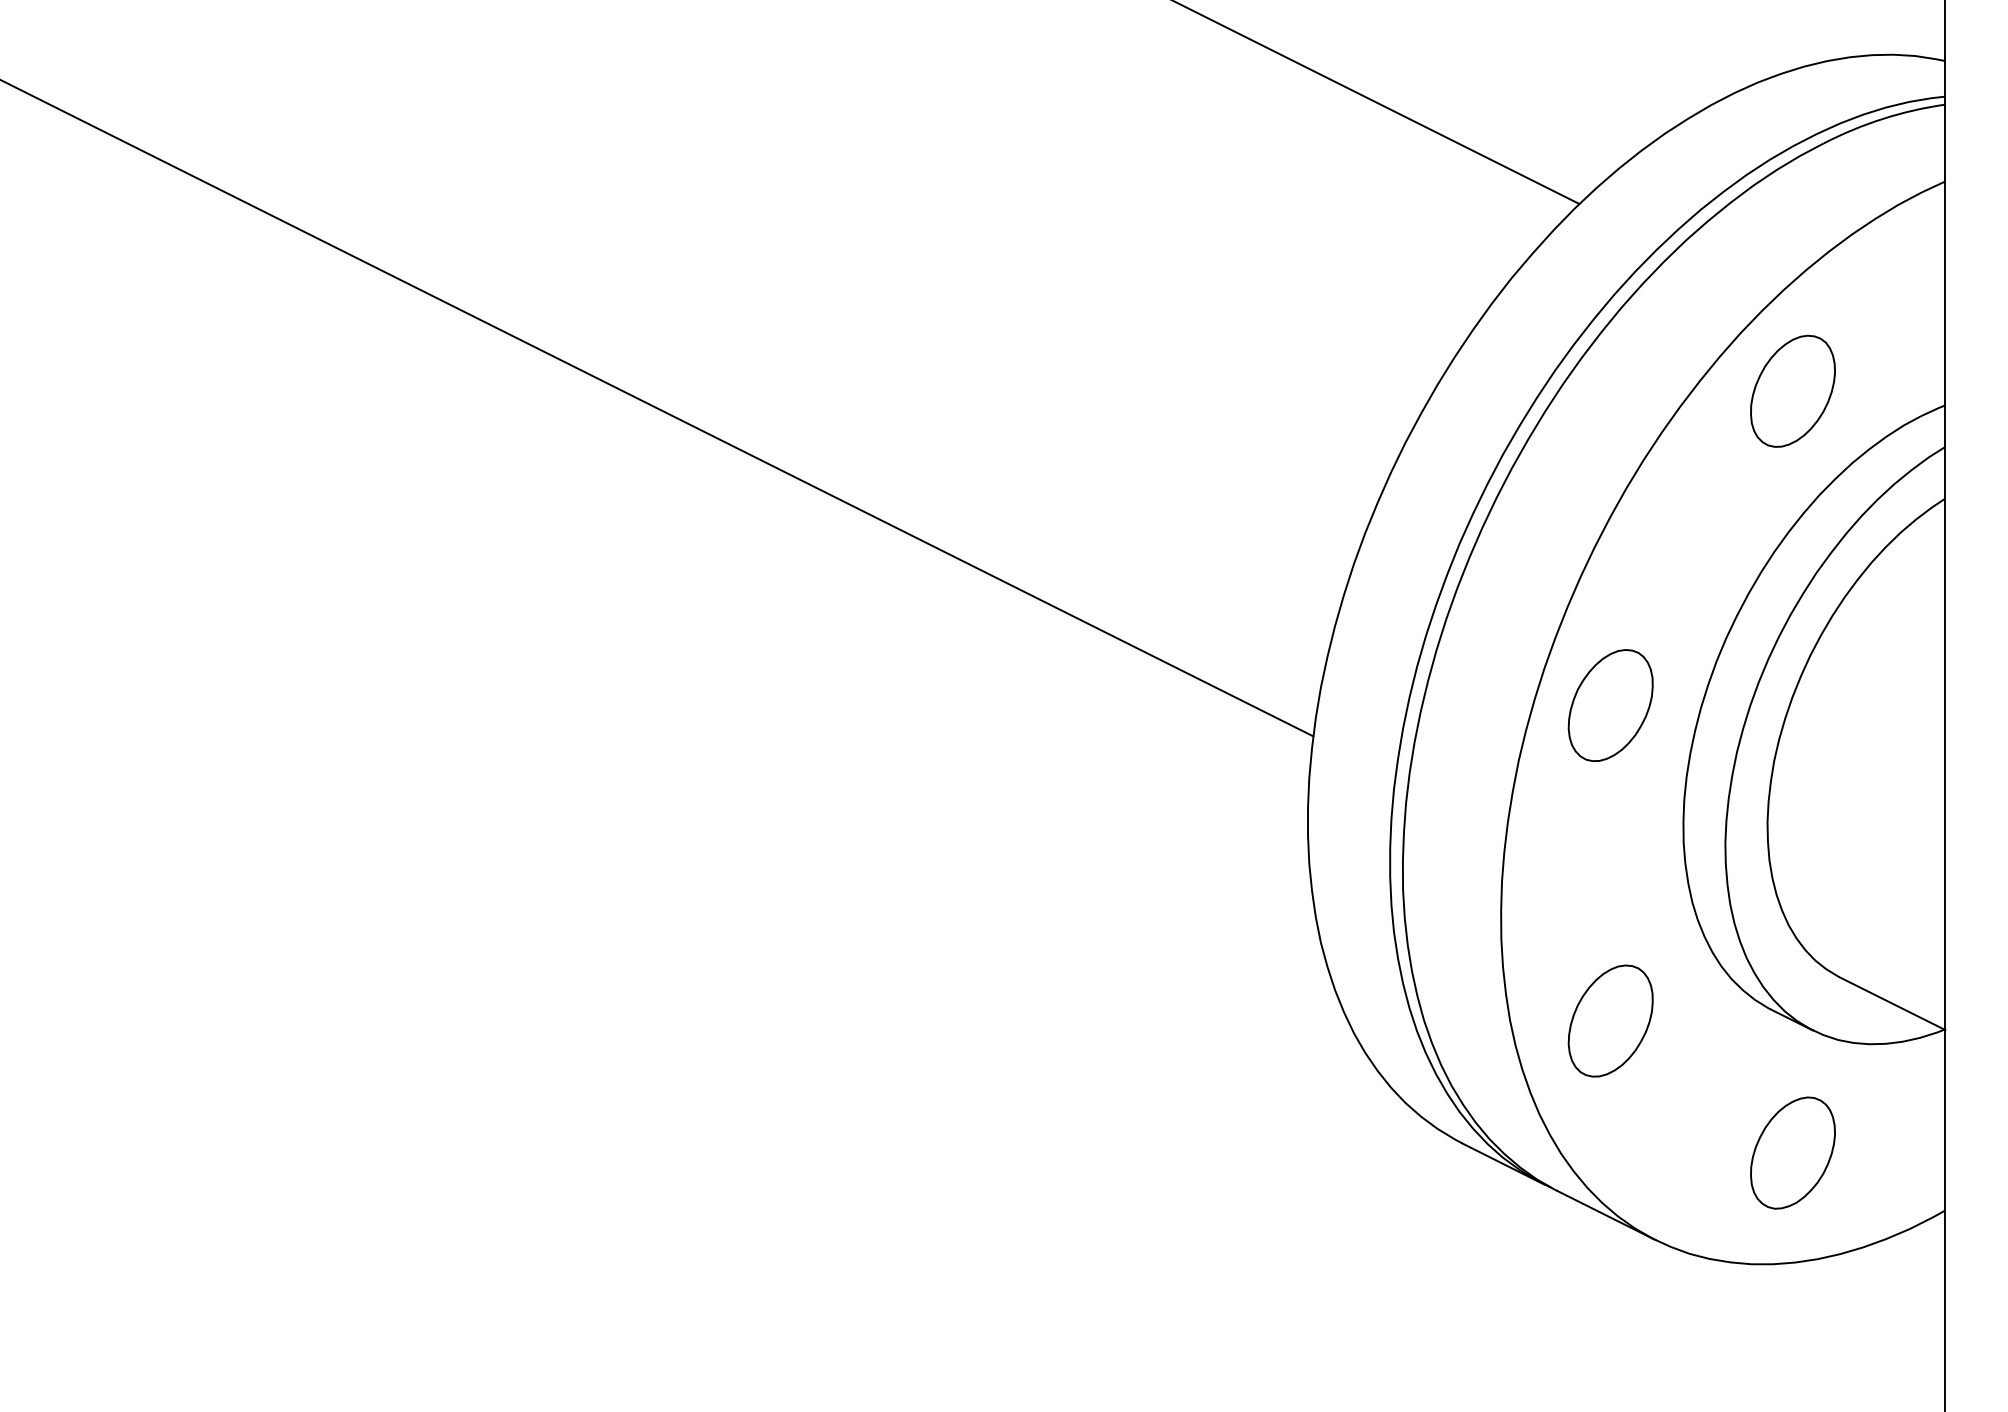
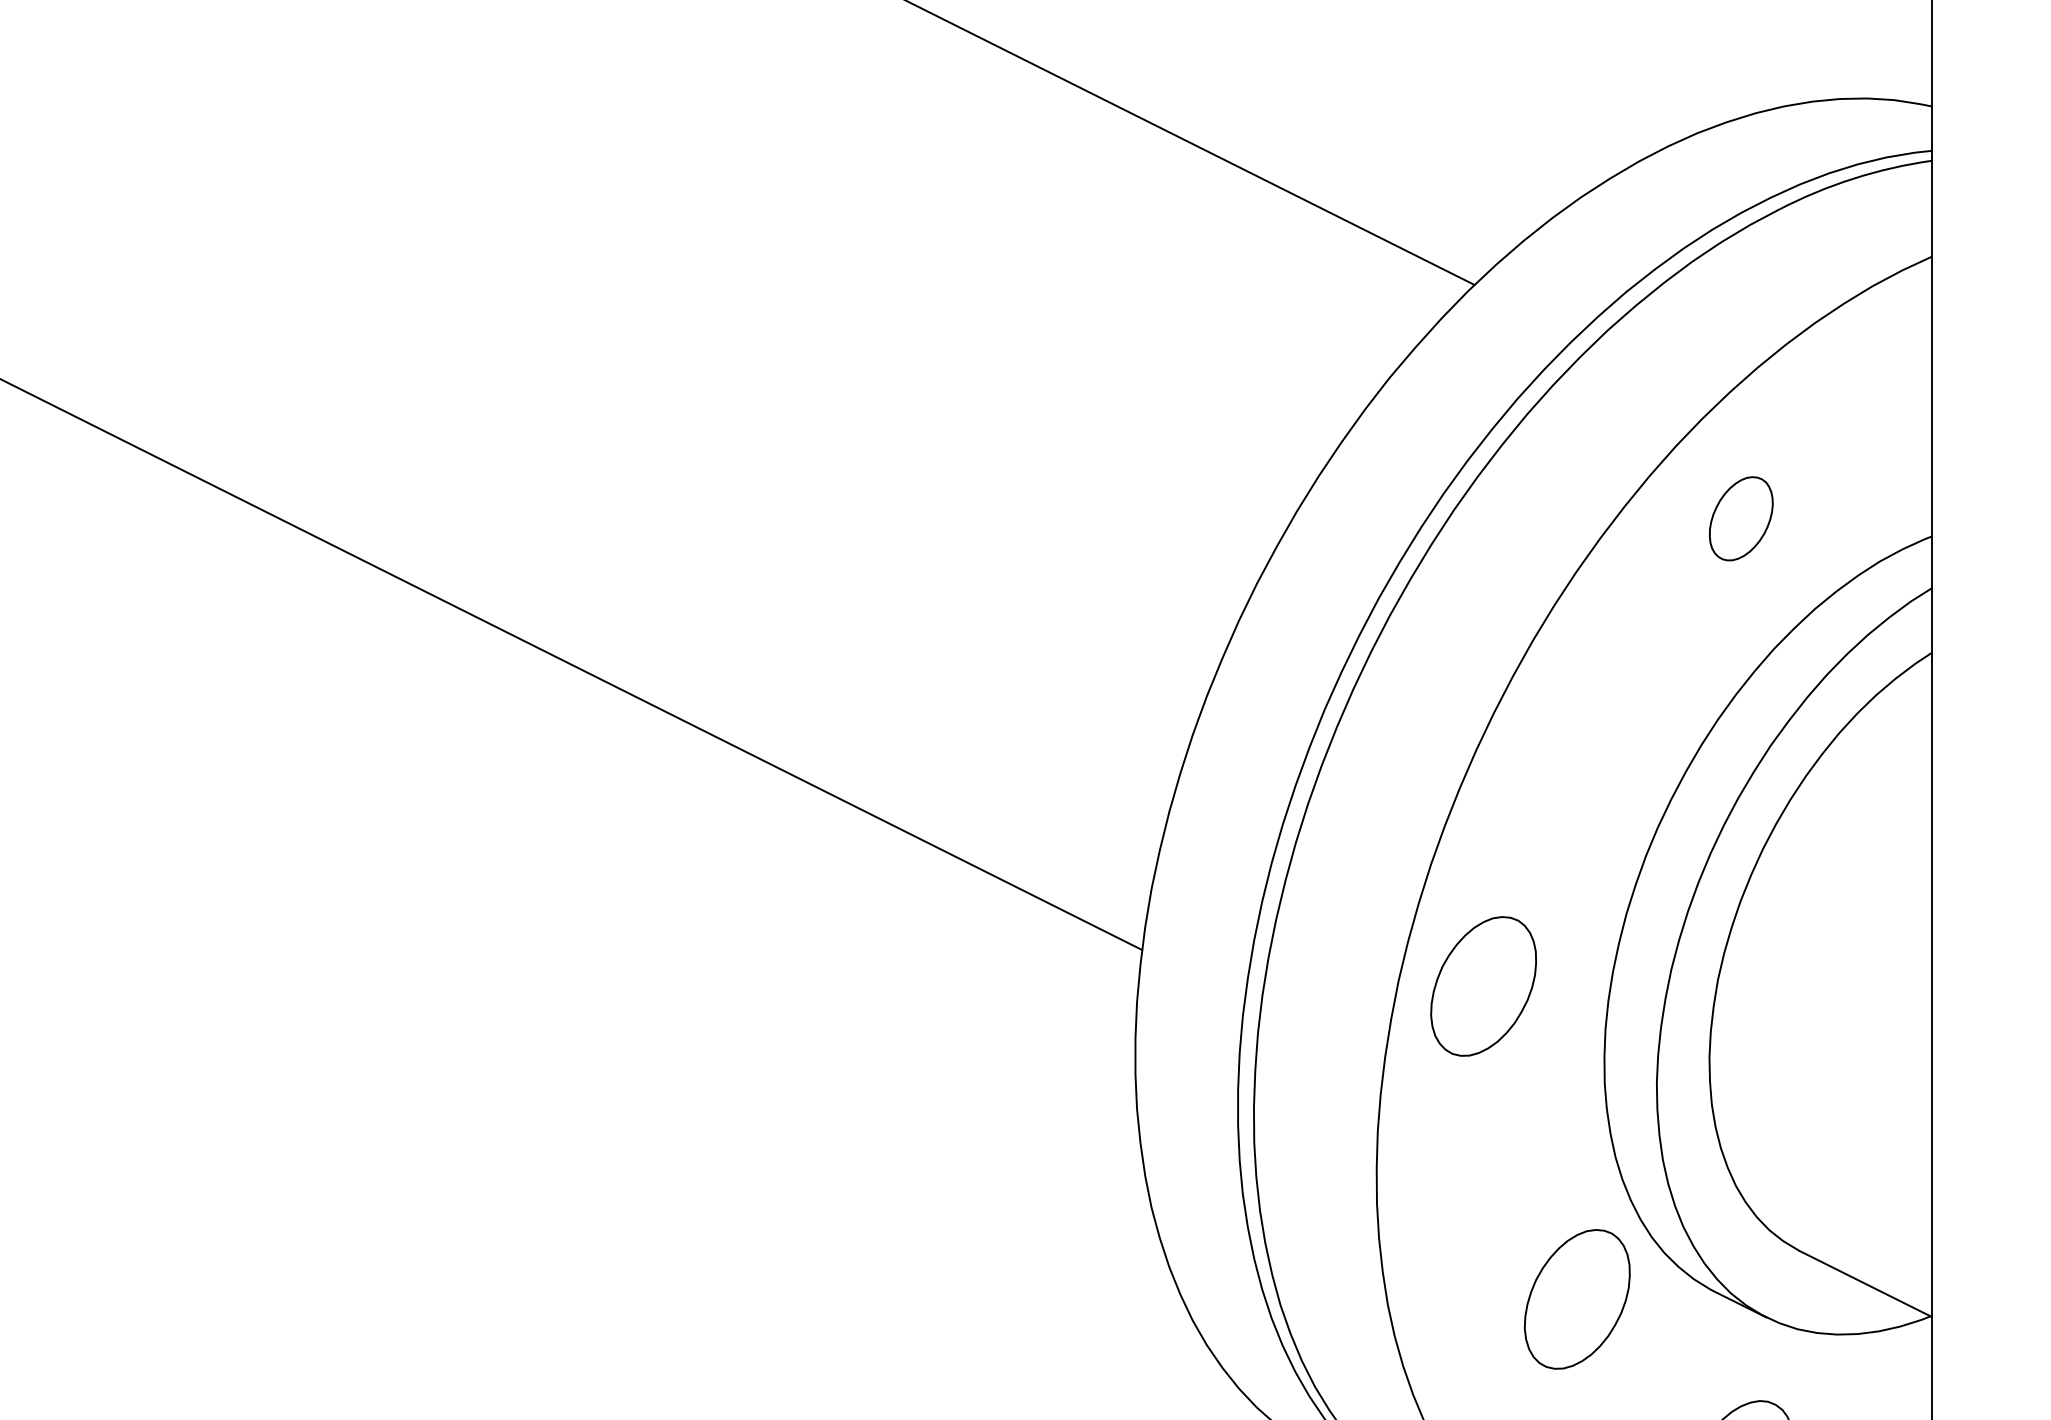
part: (1792, 390) -> (1740, 517), size x0.6
part: (1610, 705) -> (1483, 986), moved
part: (1610, 1020) -> (1577, 1298), moved

